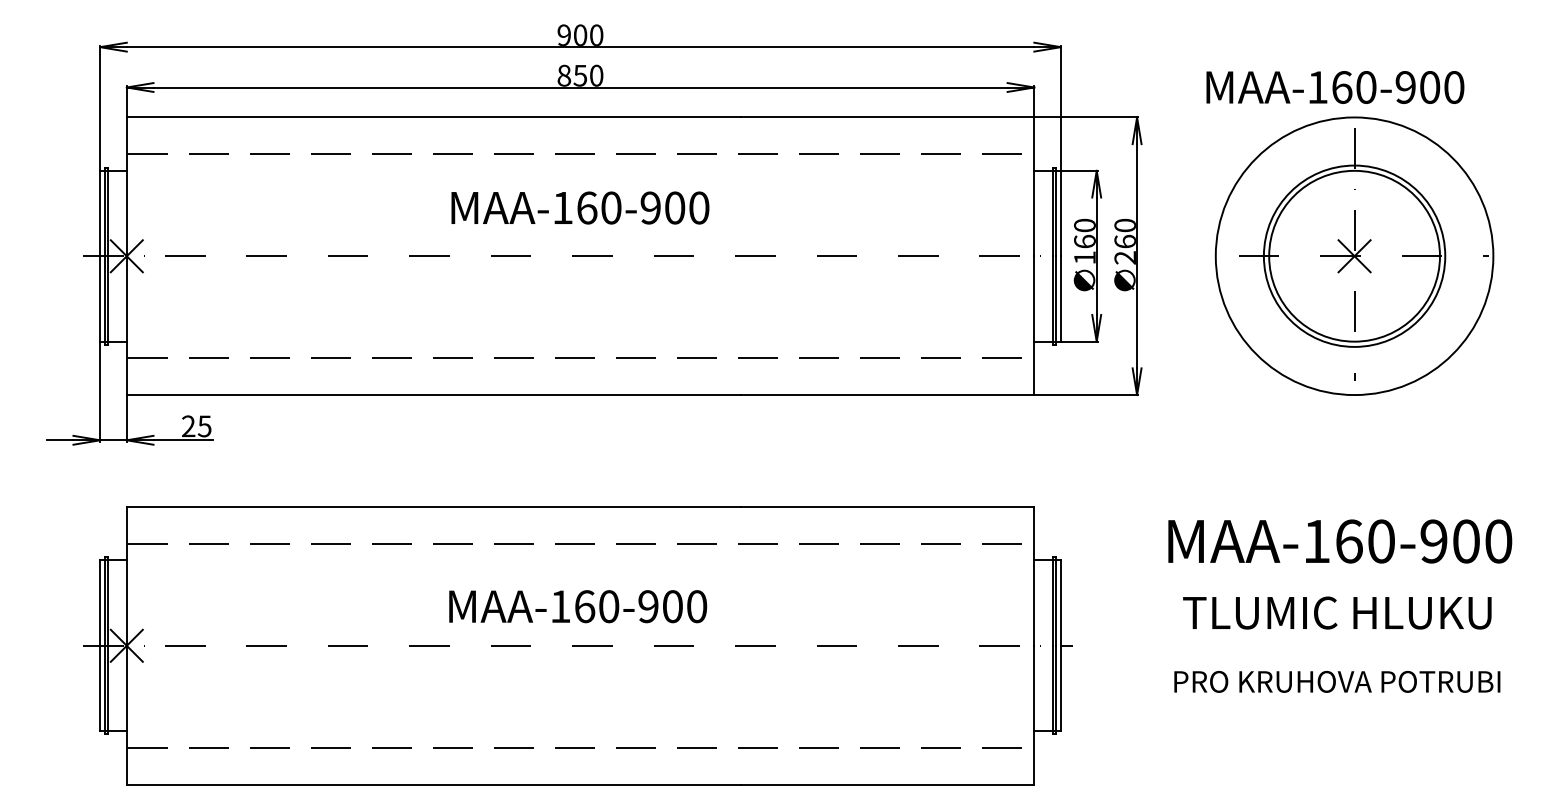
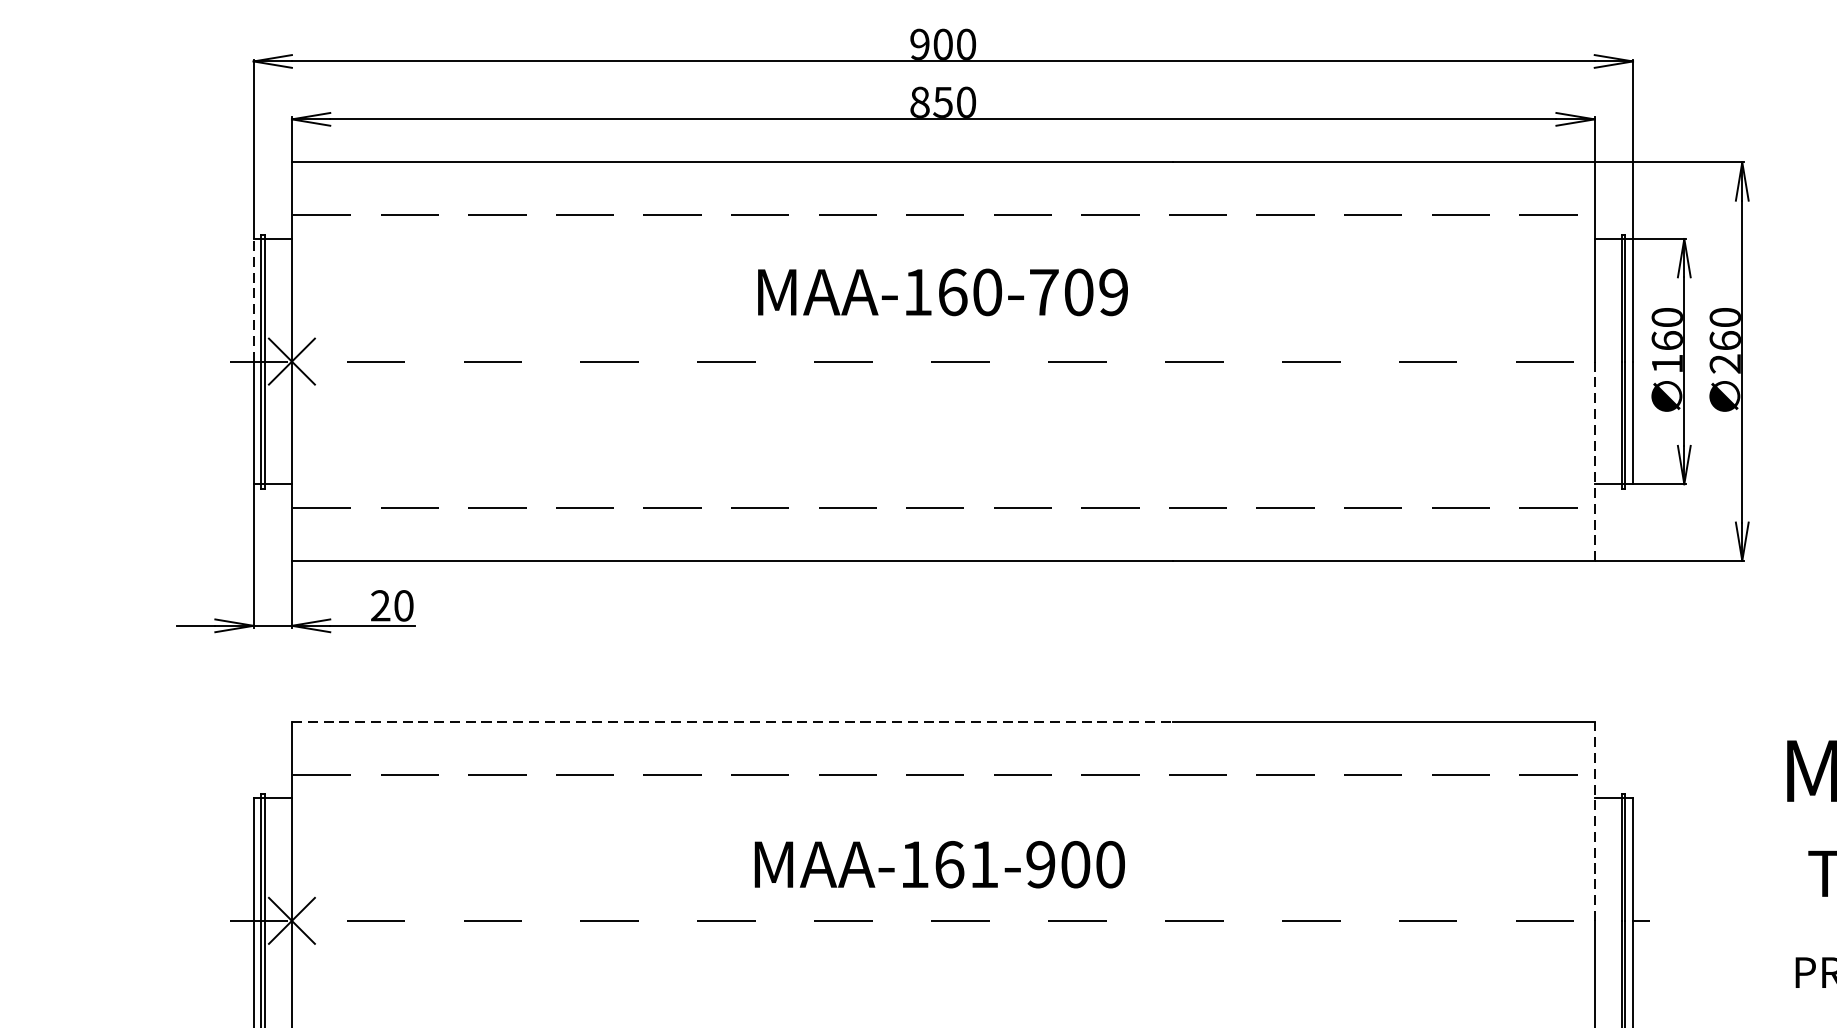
text: (674, 207) -> (1078, 291), MAA-160-900 -> MAA-160-709
line: (100, 213) -> (254, 300), solid -> dashed
line: (1034, 326) -> (1594, 462), solid -> dashed
text: (204, 426) -> (403, 606), 25 -> 20
line: (433, 507) -> (732, 722), solid -> dashed
line: (1034, 575) -> (1594, 819), solid -> dashed
text: (609, 606) -> (984, 864), MAA-160-900 -> MAA-161-900

